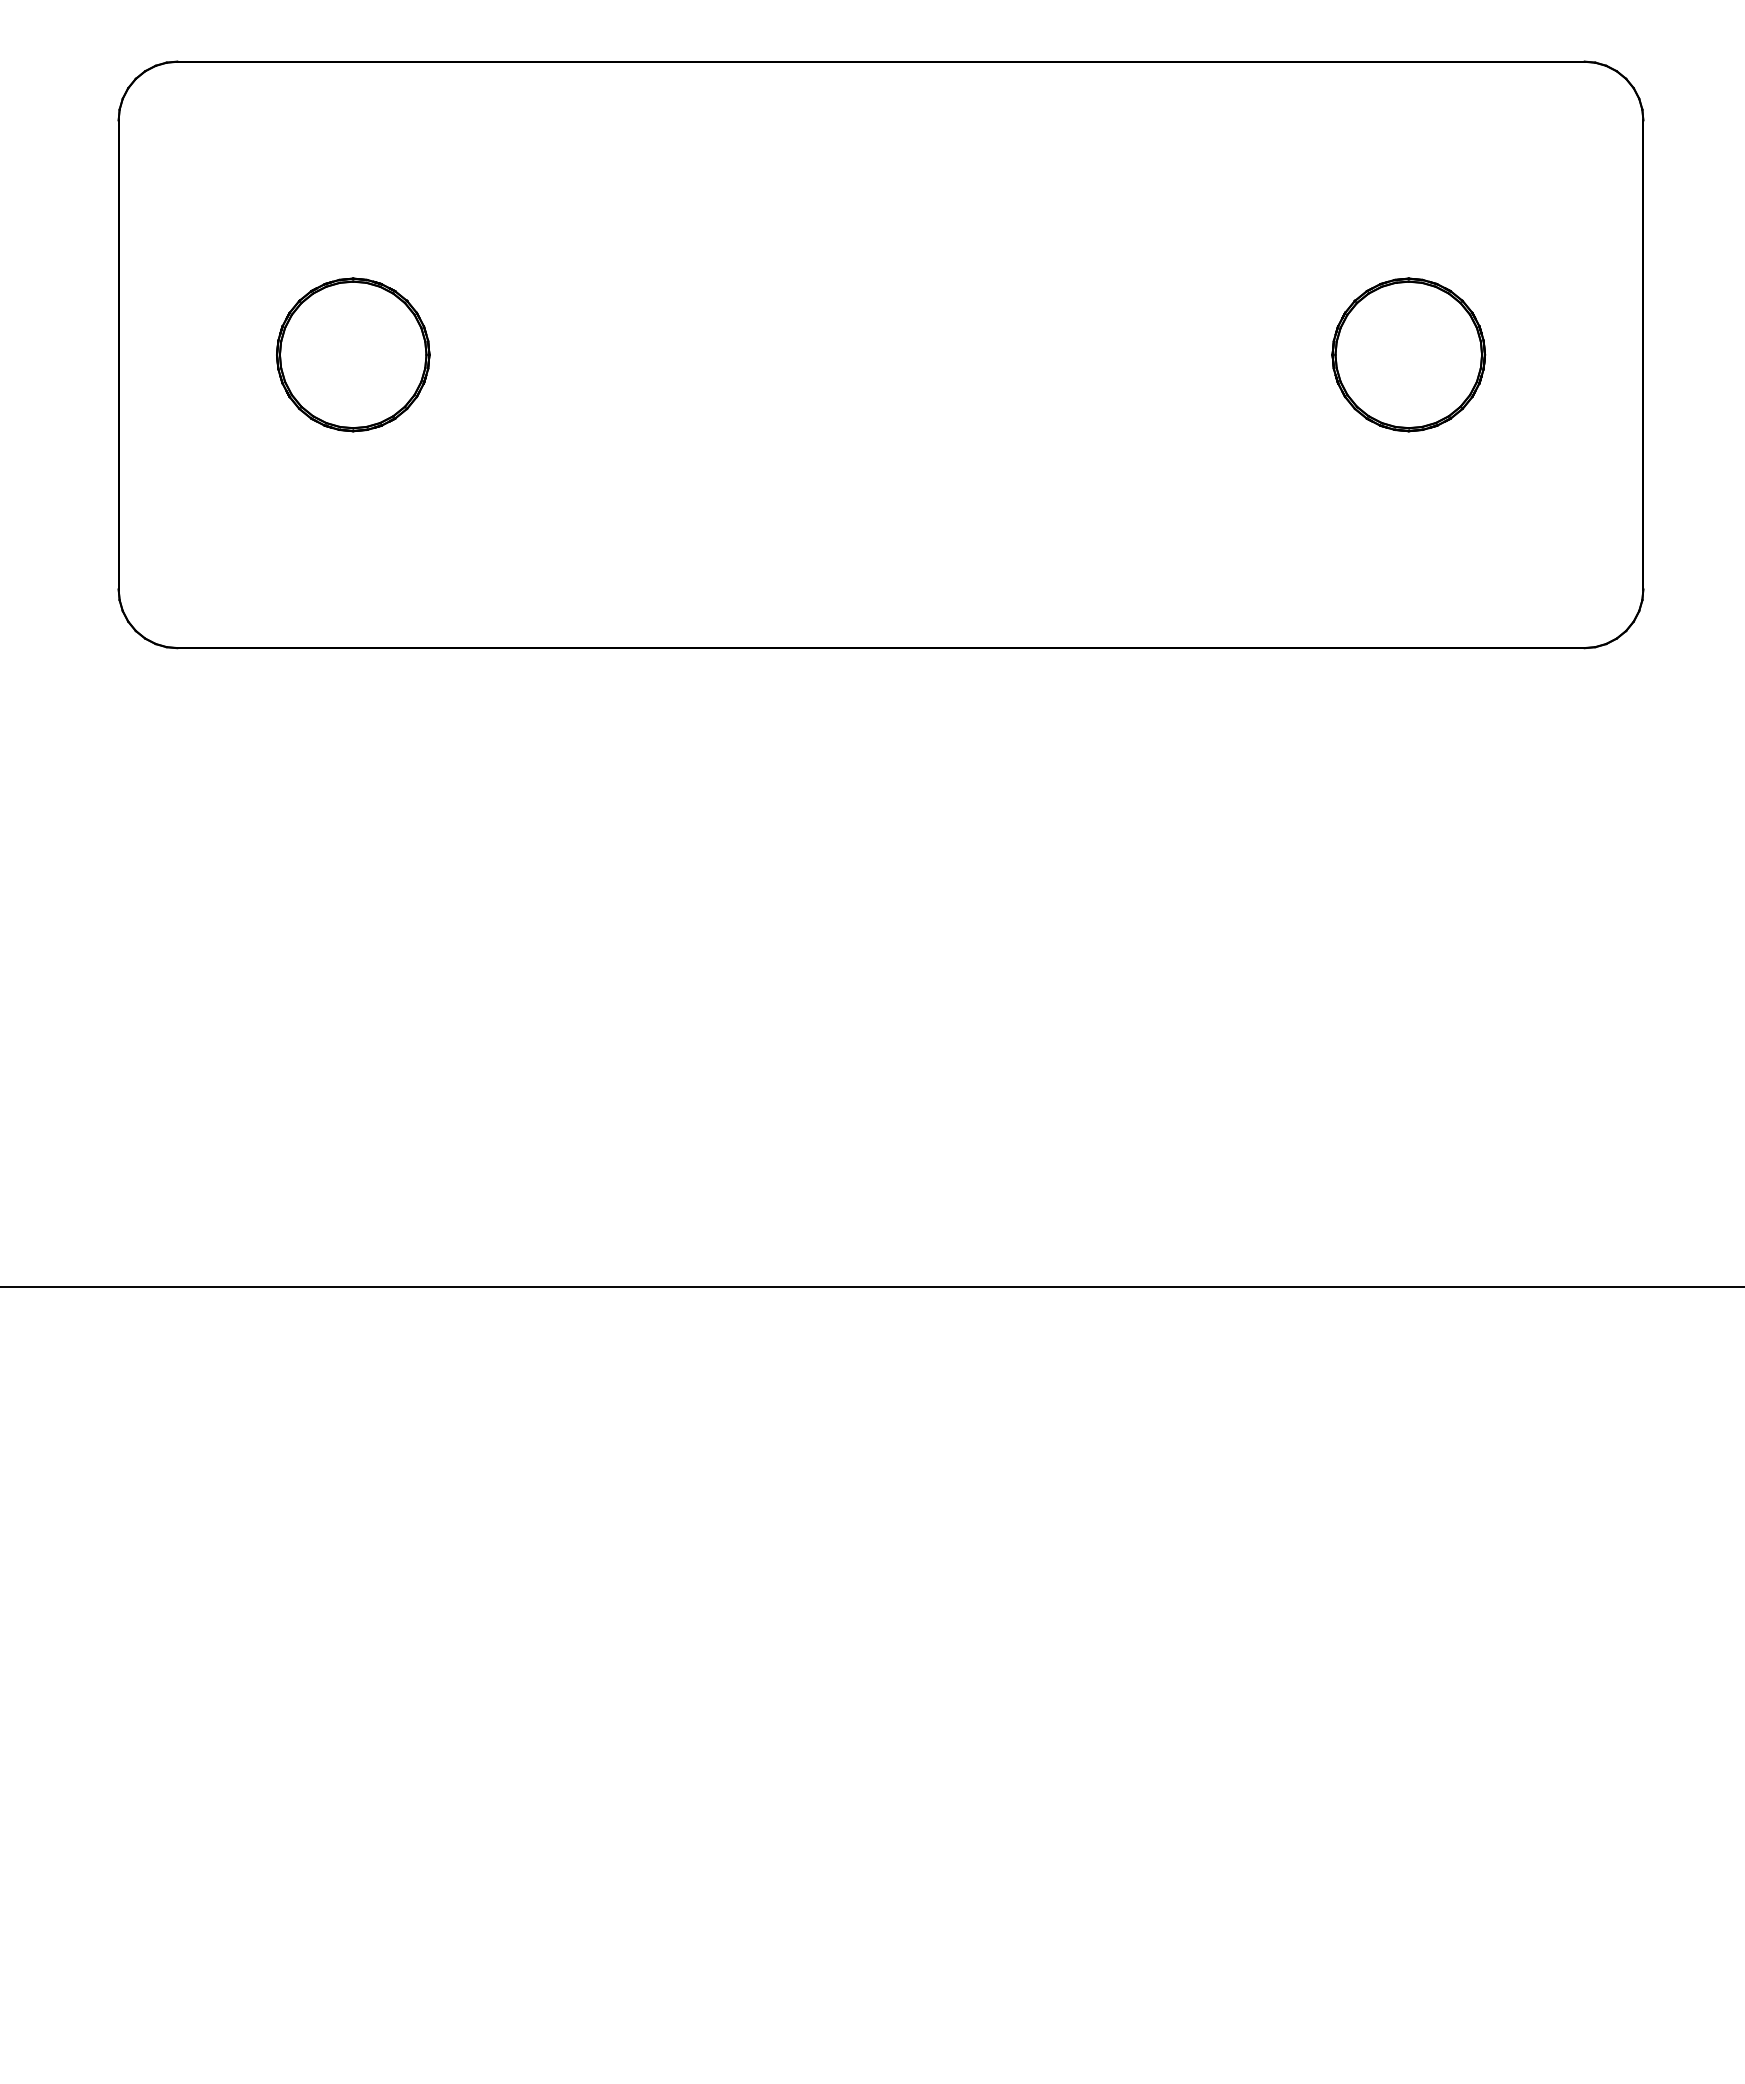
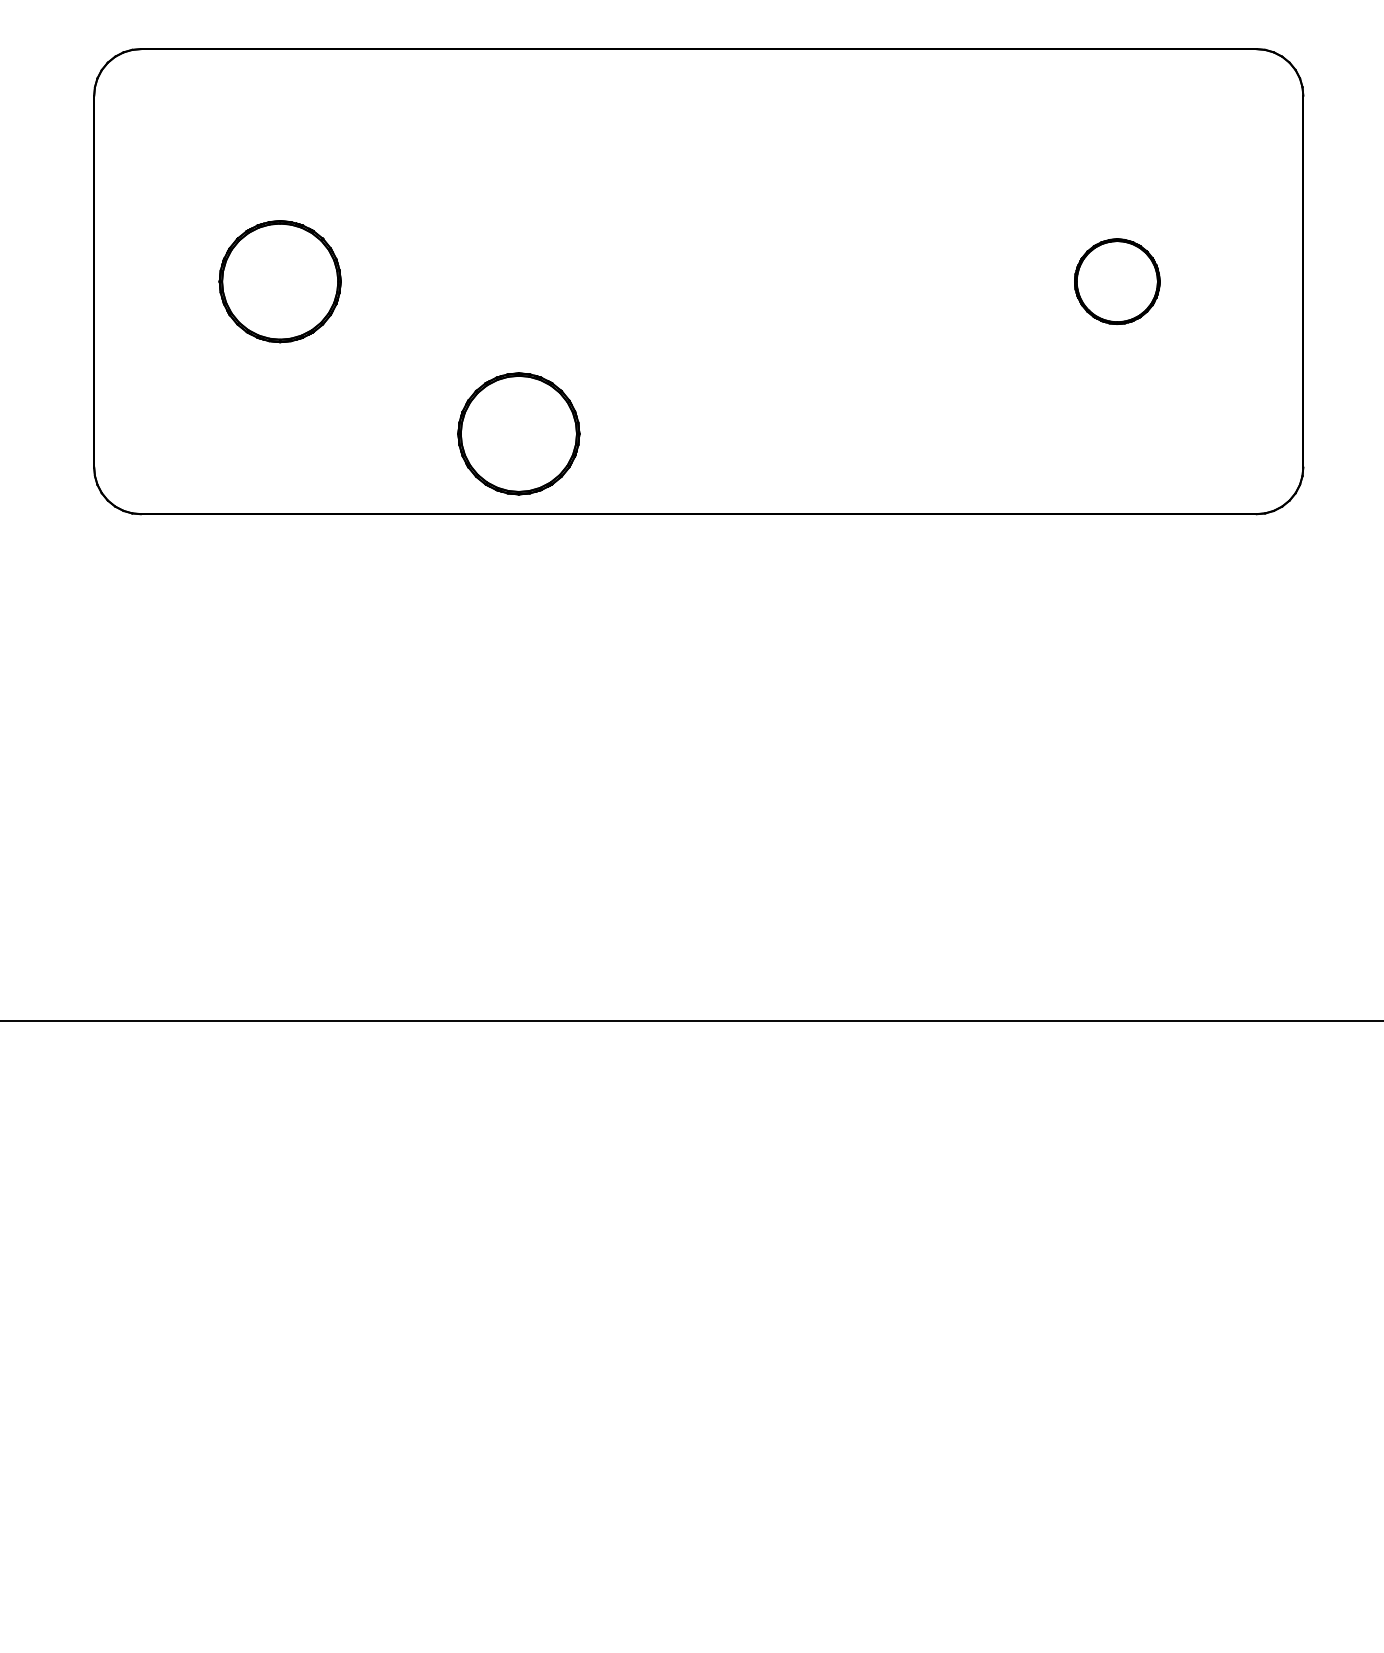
part: (1408, 354) -> (1117, 281), size x0.7
part: (654, 546) -> (519, 433), added

